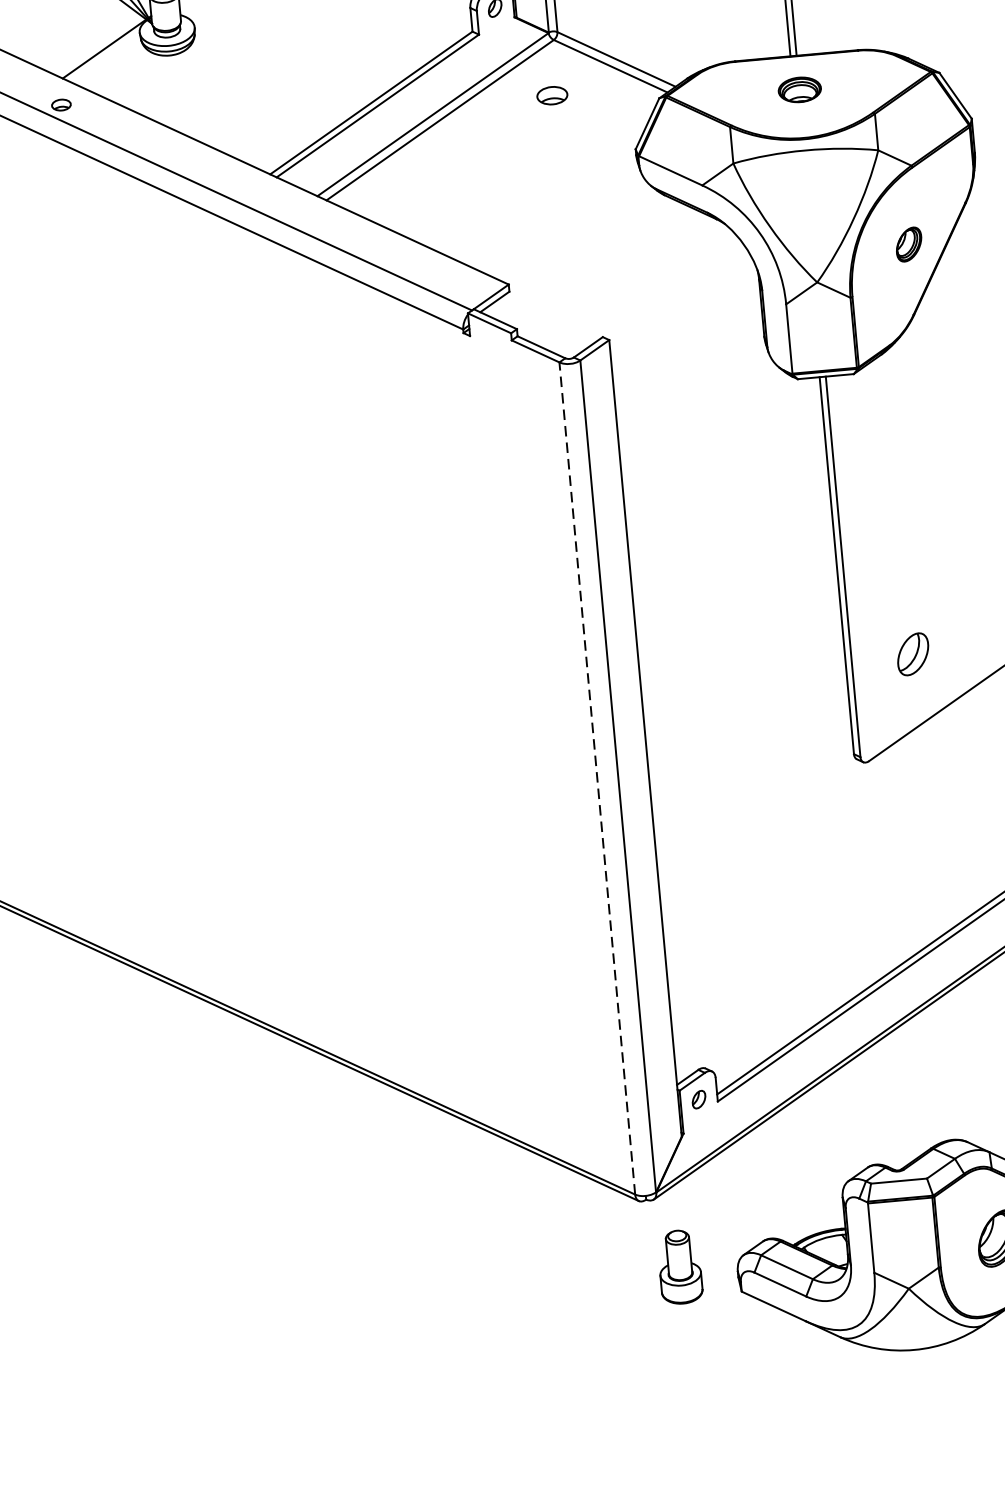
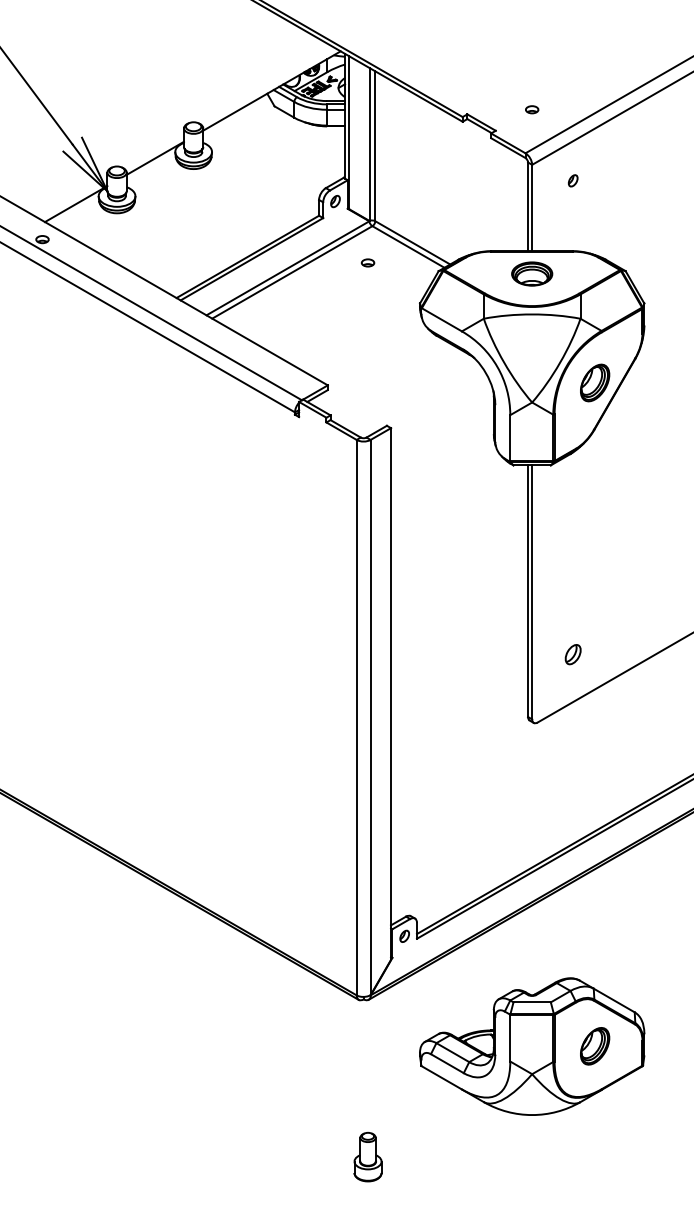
part: (800, 89) -> (532, 273), size x1.43
part: (551, 95) -> (367, 262), size x0.62
part: (909, 243) -> (595, 382), size x1.67
part: (912, 654) -> (572, 654), size x0.71
line: (596, 778) -> (356, 717), dashed -> solid
part: (679, 1267) -> (367, 1157), moved

